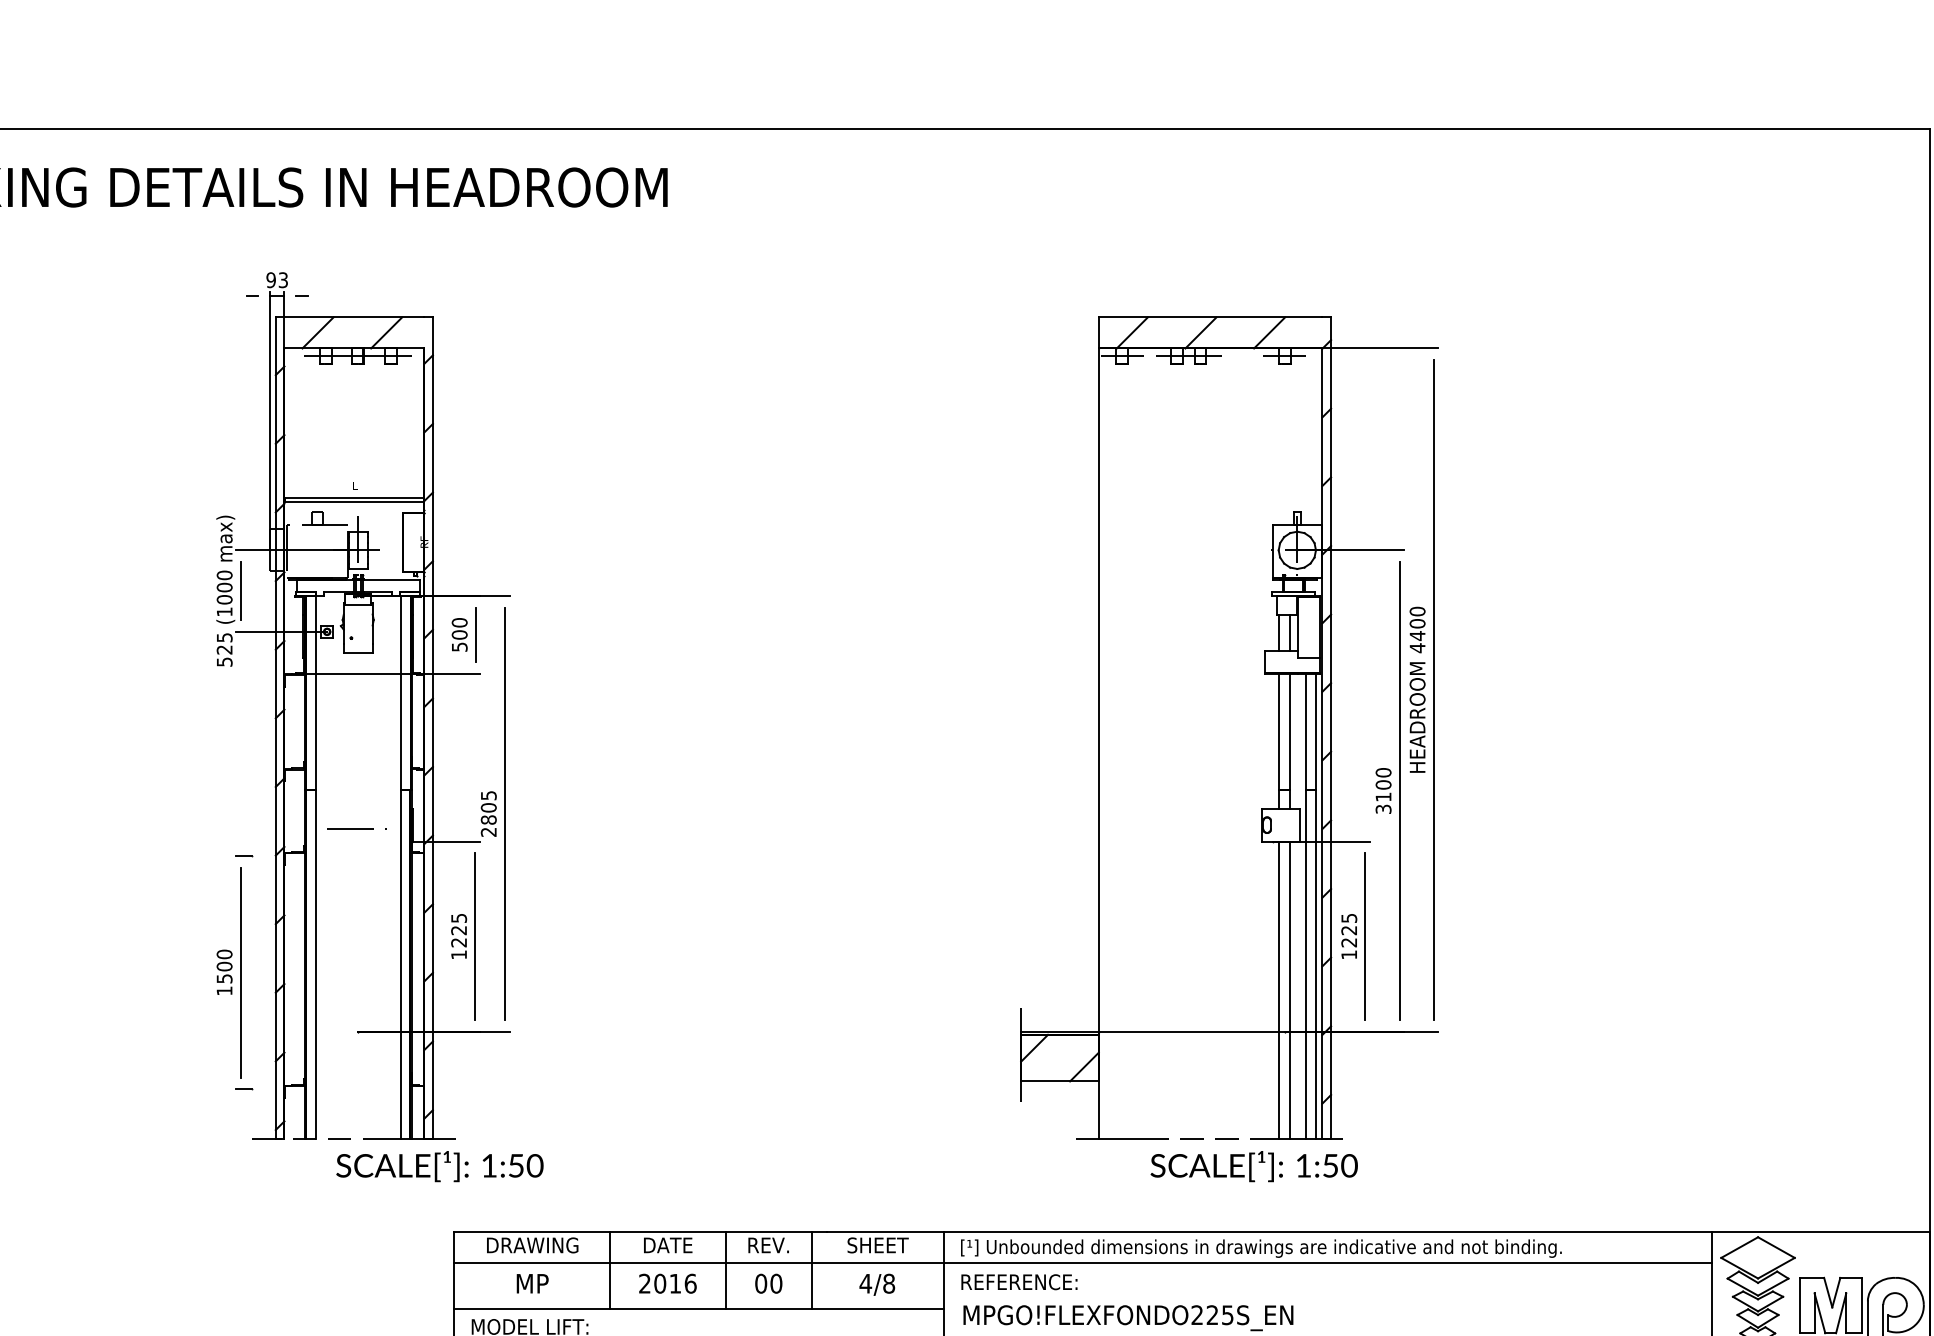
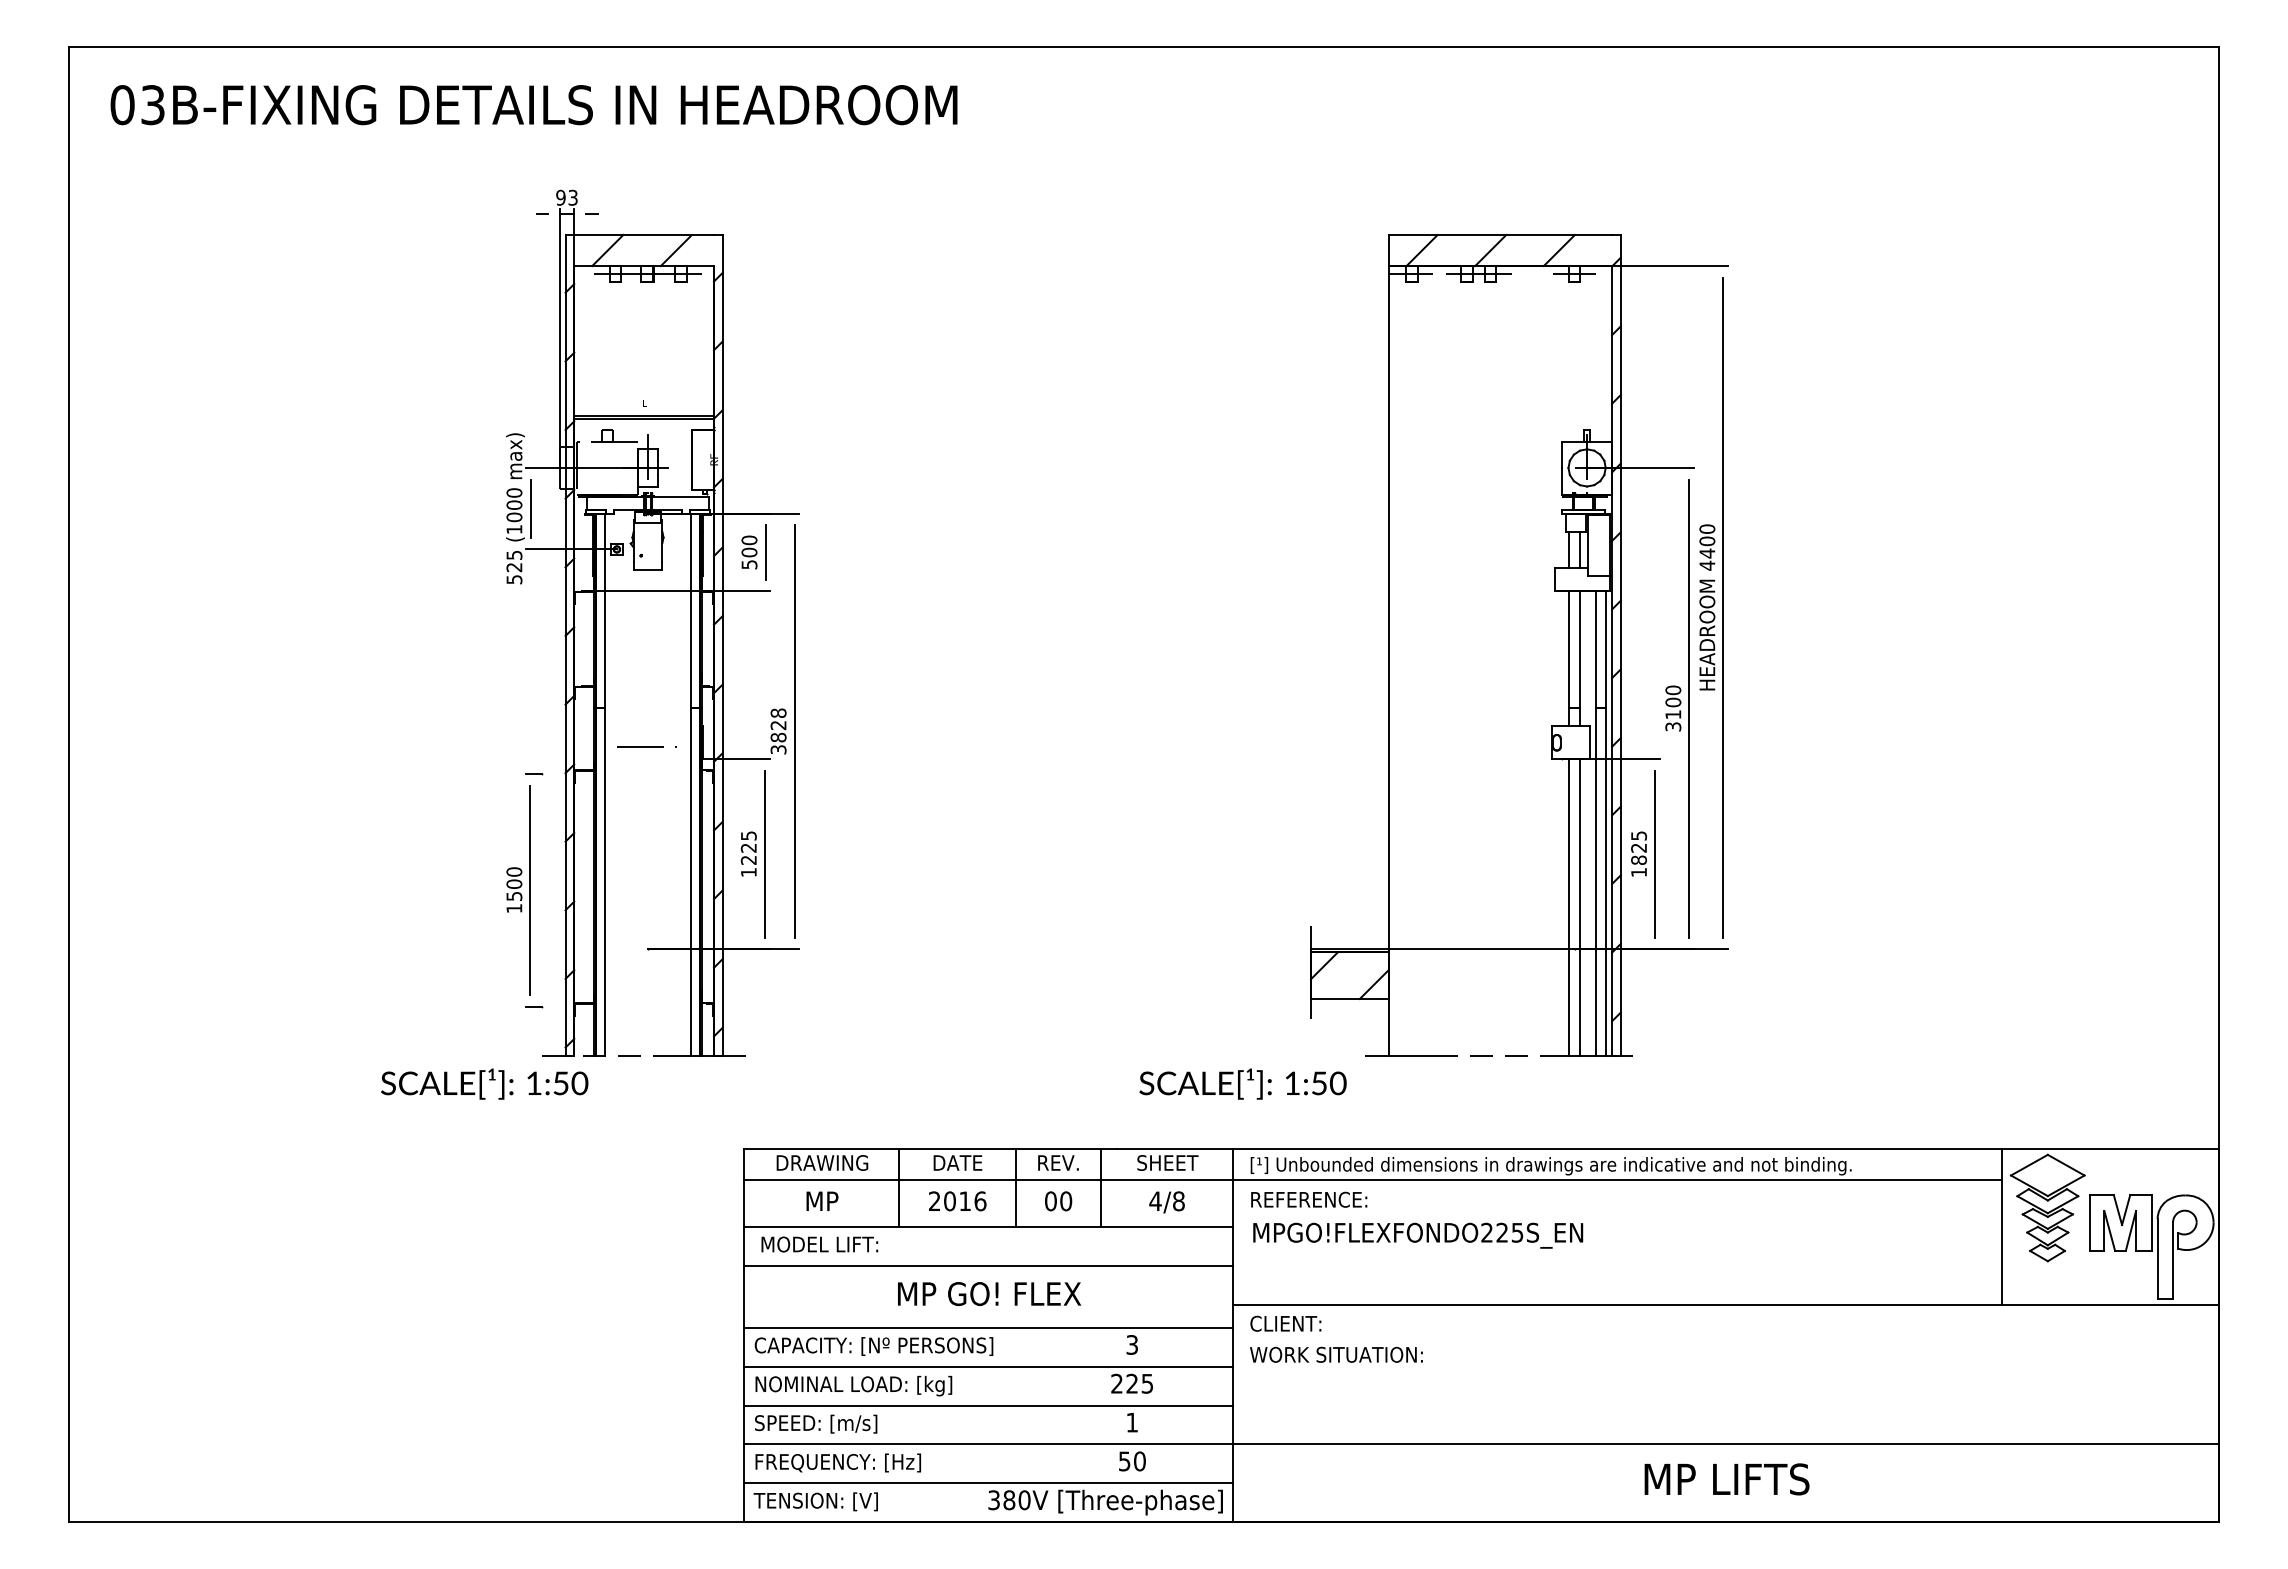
text: (488, 813) -> (778, 731), 2805 -> 3828
text: (1349, 941) -> (1639, 859), 1225 -> 1825
text: (439, 1165) -> (484, 1083), moved
text: (1253, 1165) -> (1242, 1083), moved

